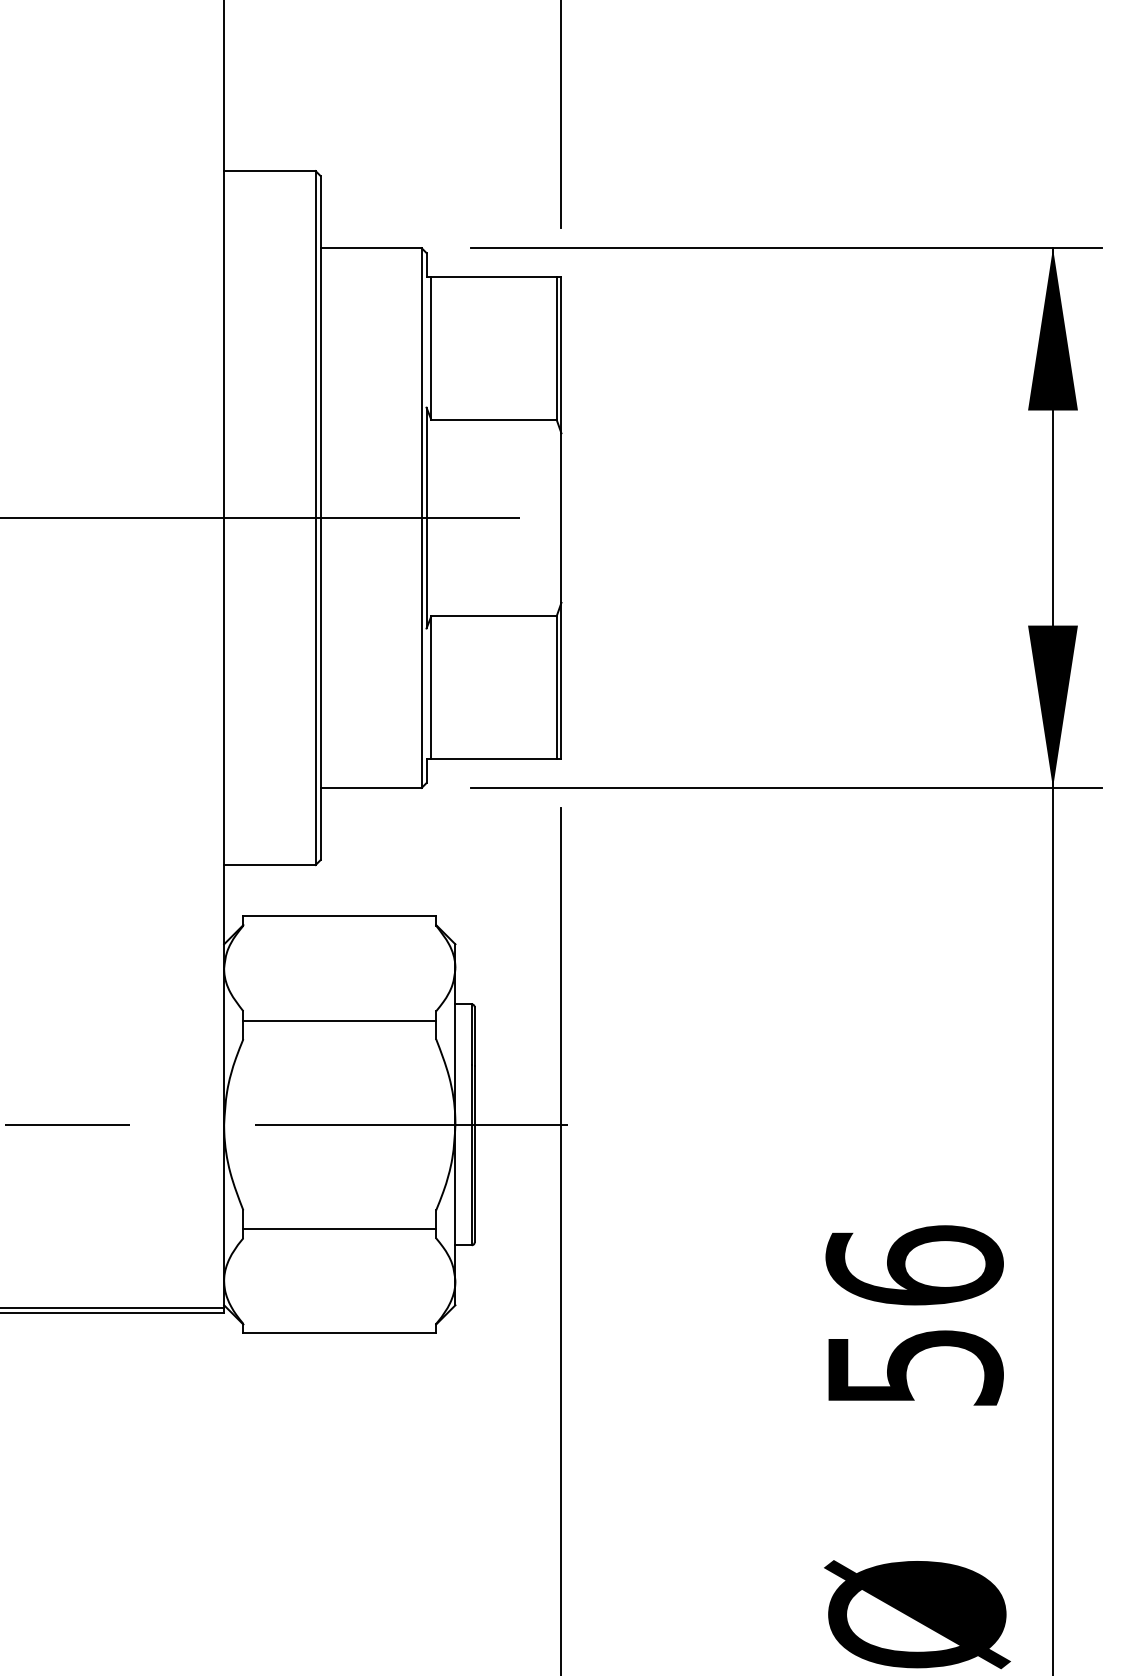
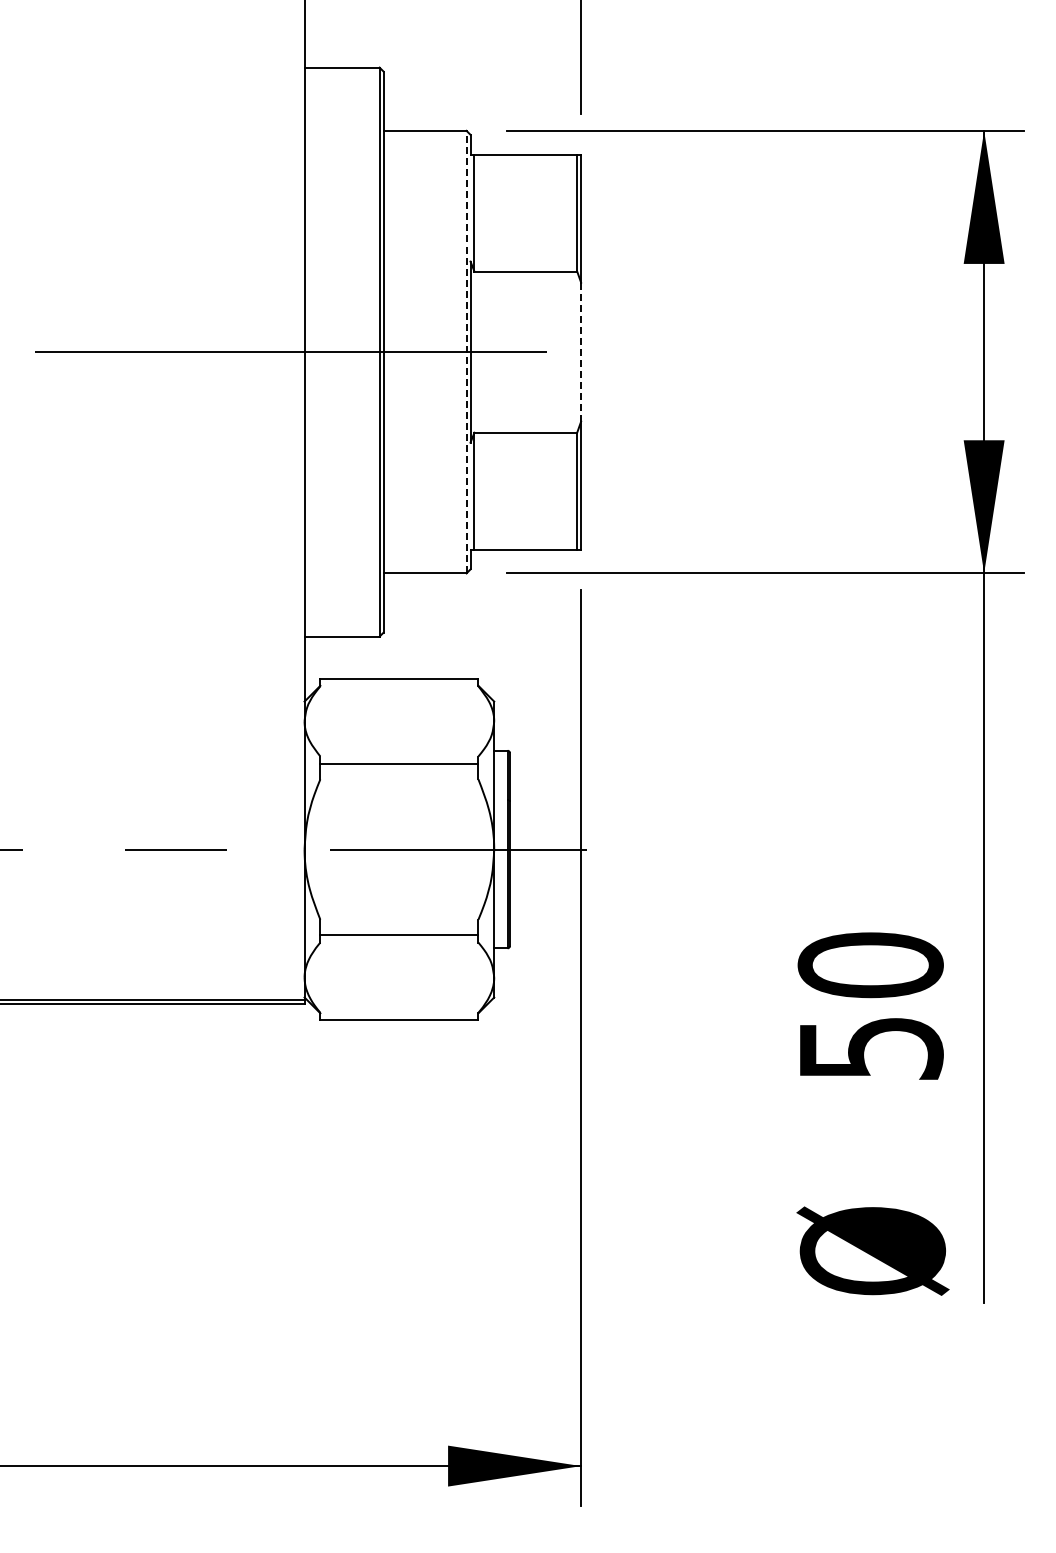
line: (421, 517) -> (466, 351), solid -> dashed
line: (561, 518) -> (581, 352), solid -> dashed
text: (914, 1266) -> (870, 965), 56 -> 50

